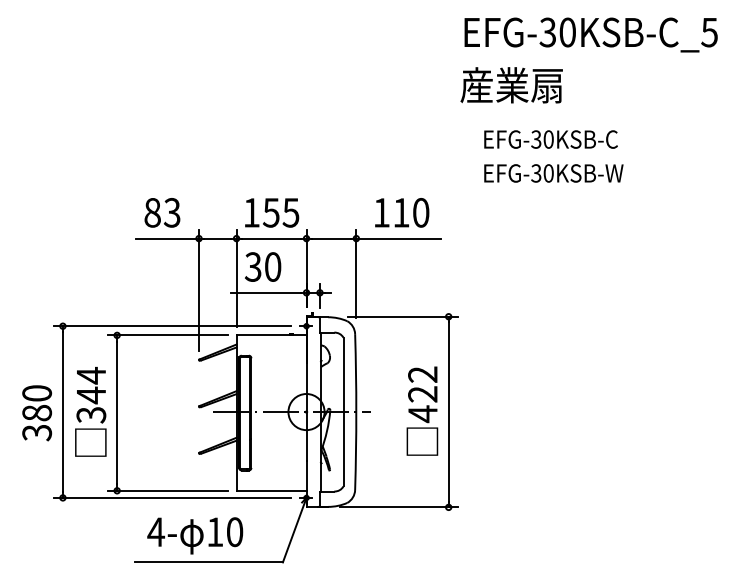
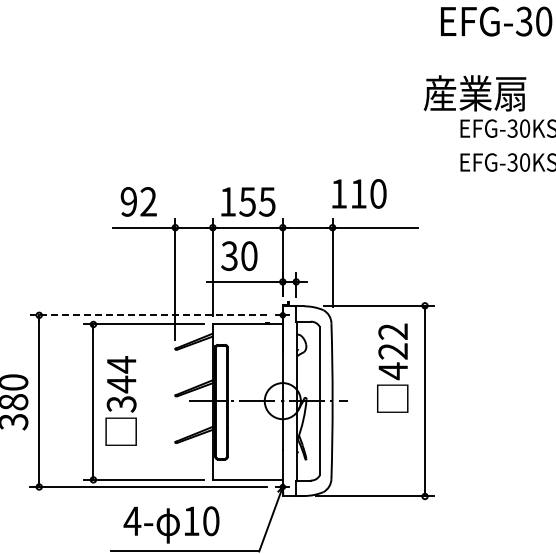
text: (511, 85) -> (474, 93), moved
text: (162, 212) -> (138, 201), 83 -> 92
text: (402, 212) -> (359, 193), moved
line: (171, 326) -> (147, 315), solid -> dashed
text: (422, 410) -> (392, 367), moved
text: (90, 411) -> (120, 400), moved

